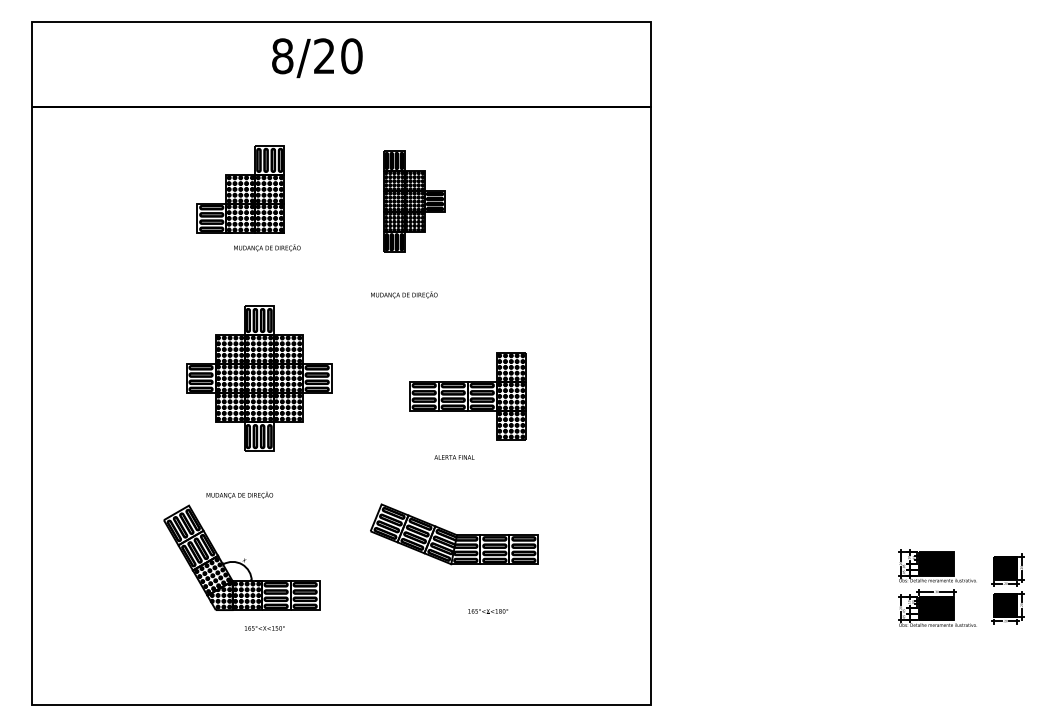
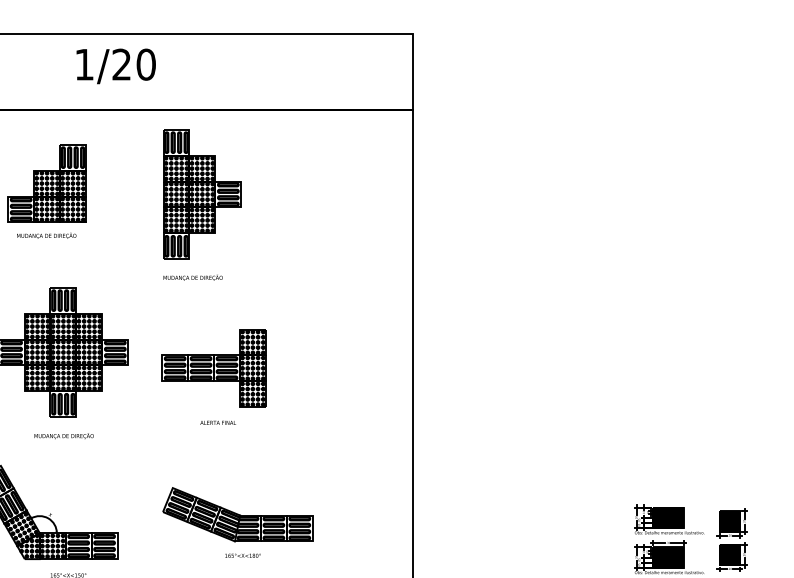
text: (282, 56) -> (84, 64), 8/20 -> 1/20
part: (414, 201) -> (202, 194), size x1.43
text: (267, 247) -> (46, 235), moved
part: (467, 396) -> (213, 368), moved
text: (454, 457) -> (218, 422), moved
text: (239, 494) -> (63, 435), moved
part: (454, 534) -> (237, 514), moved
text: (487, 611) -> (242, 555), moved

